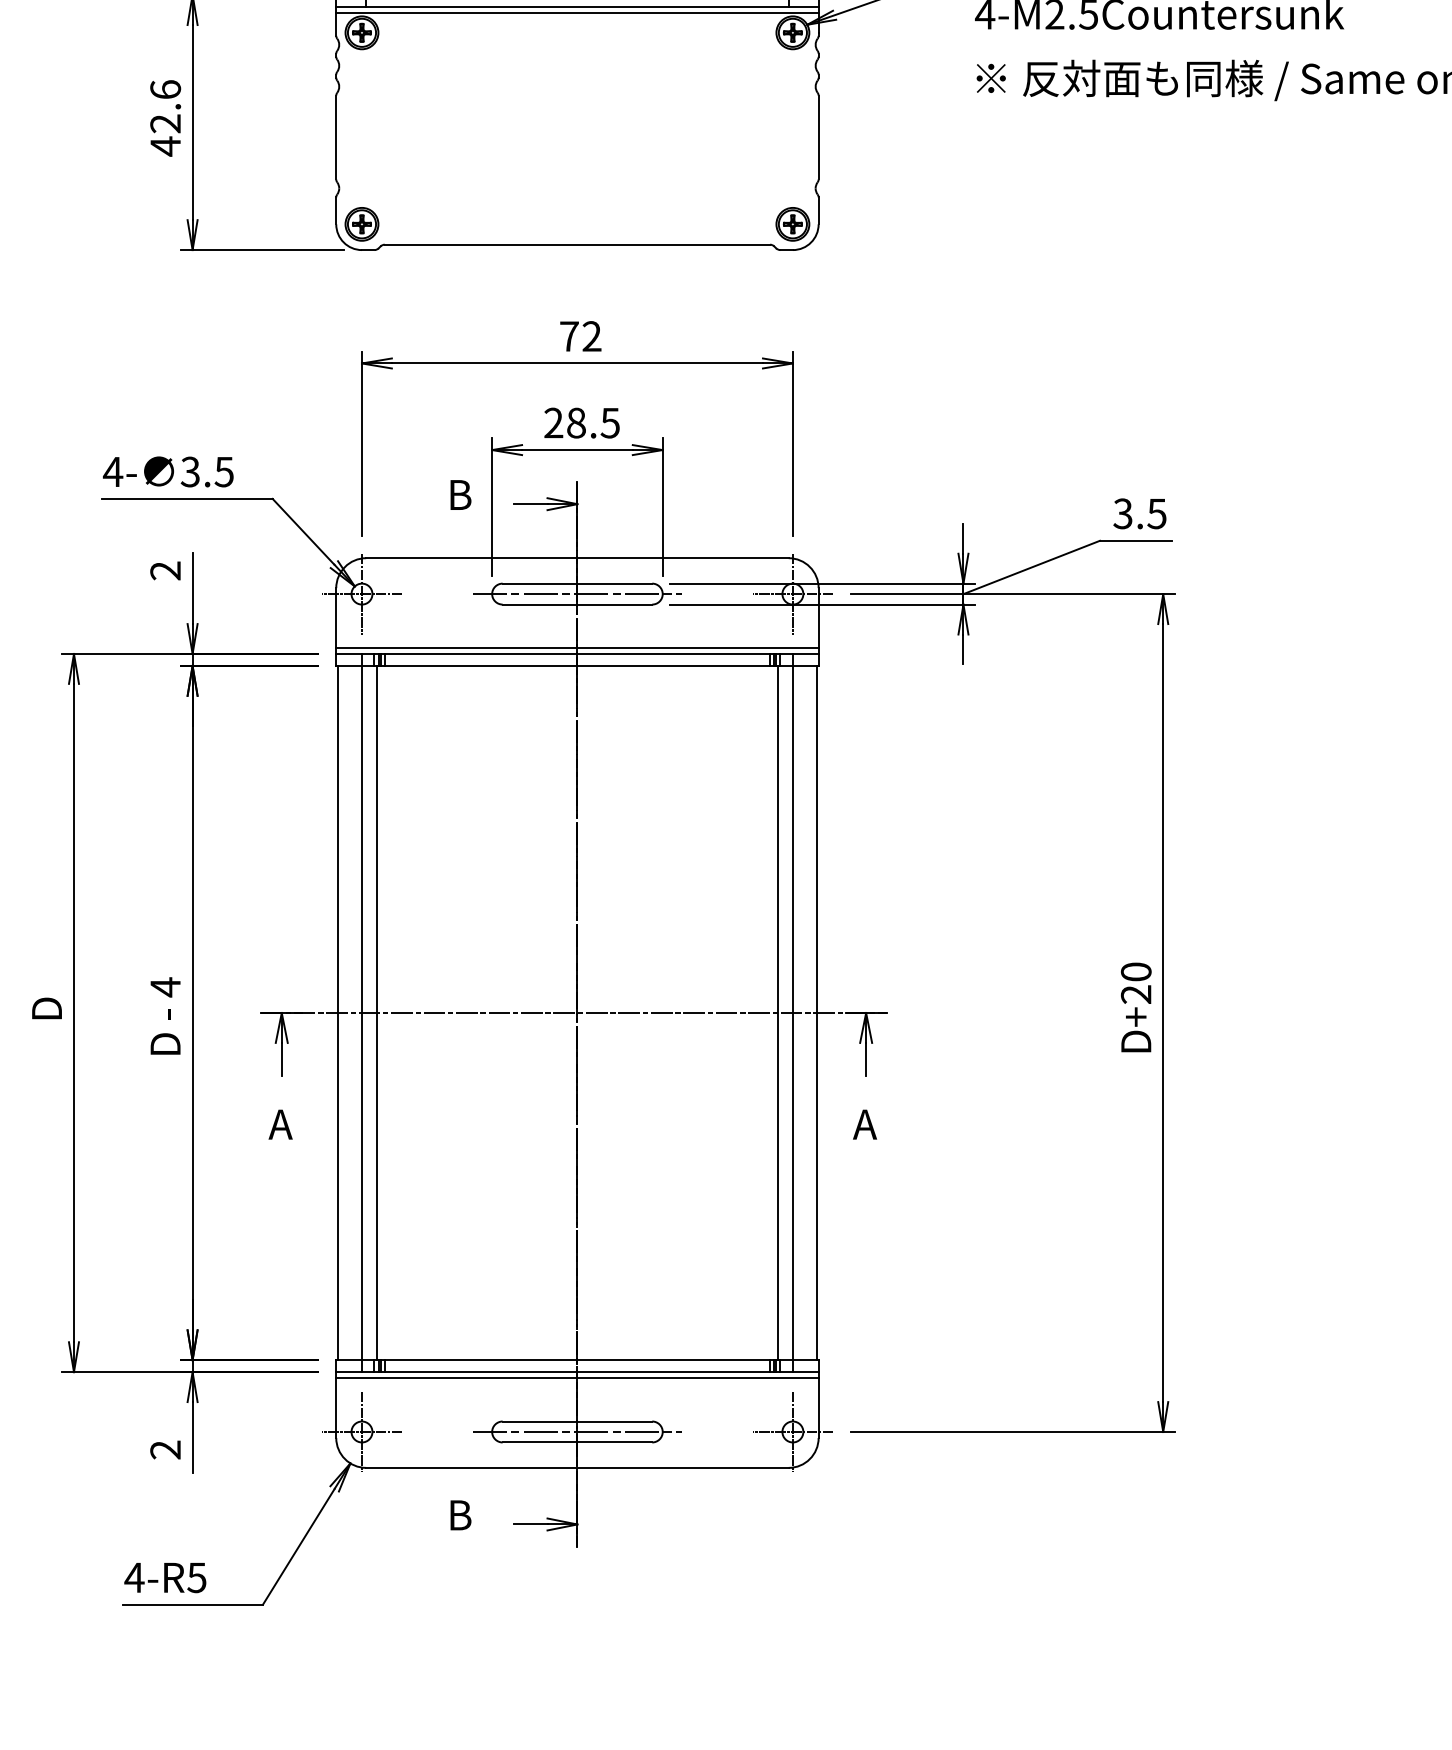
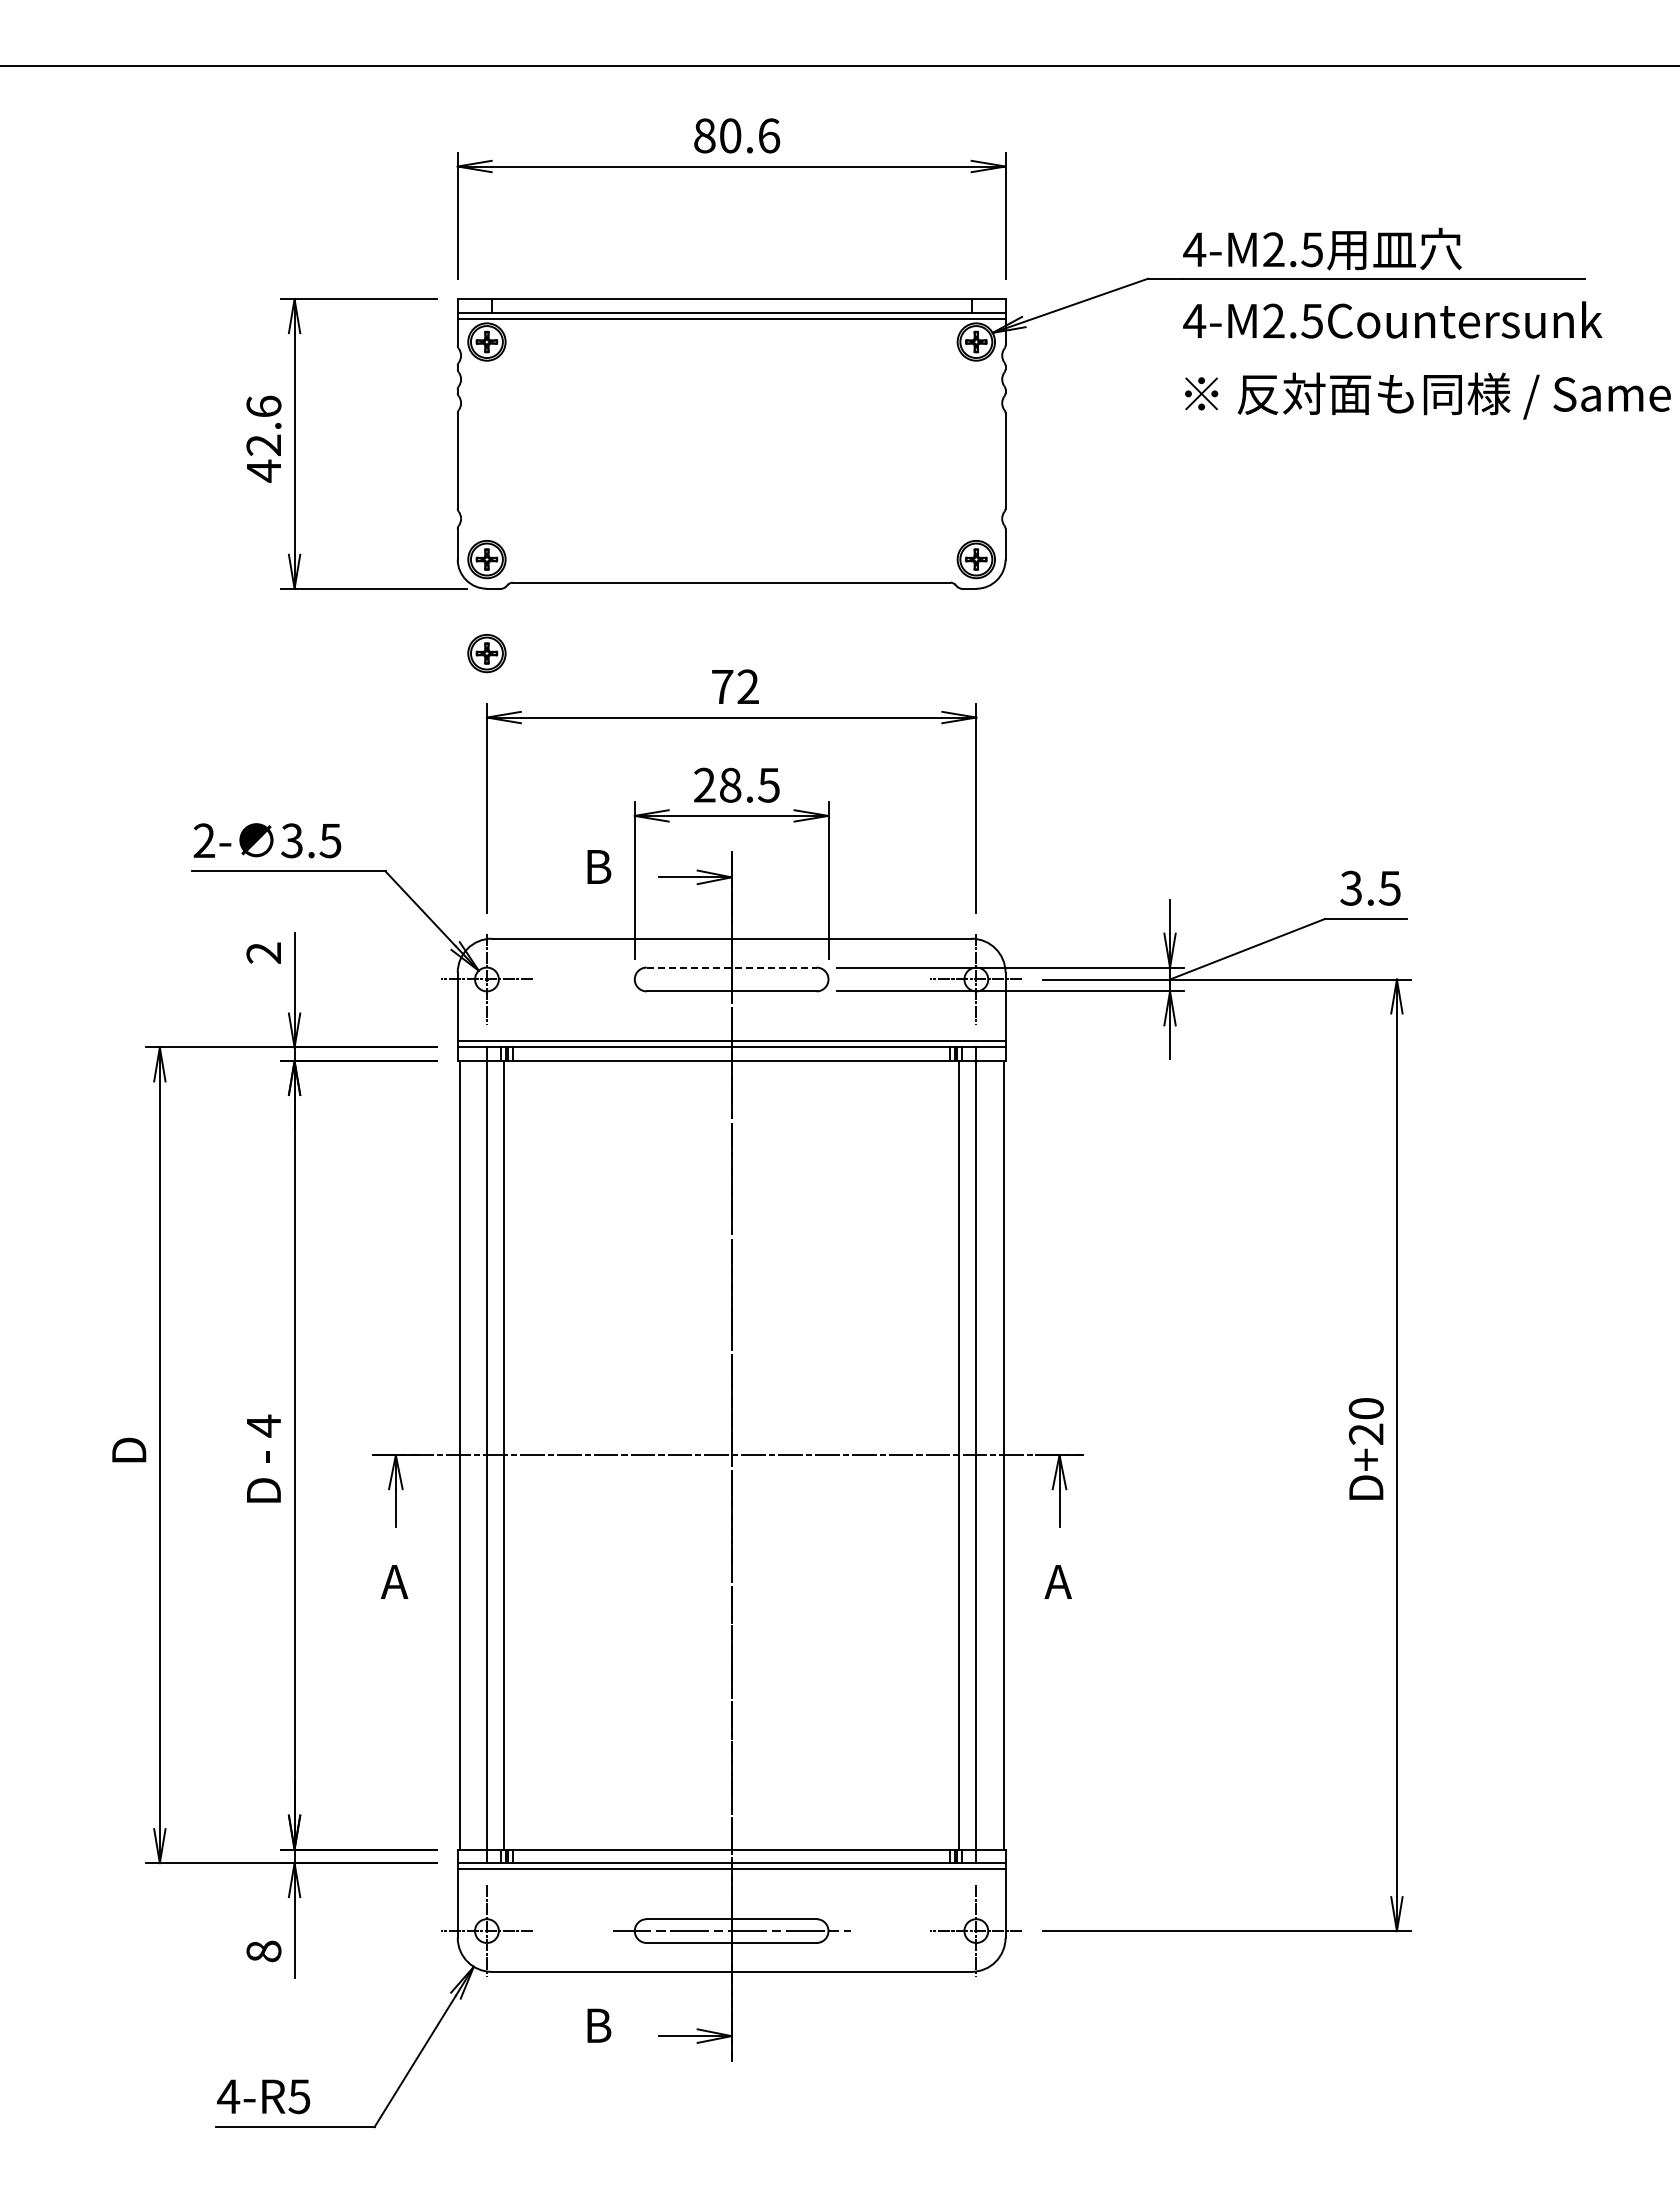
part: (361, 307) -> (486, 653), added
text: (112, 471) -> (203, 840), 4- -> 2-
line: (577, 583) -> (731, 967), solid -> dashed
line: (577, 594) -> (731, 979), removed
text: (165, 1449) -> (263, 1951), 2 -> 8

